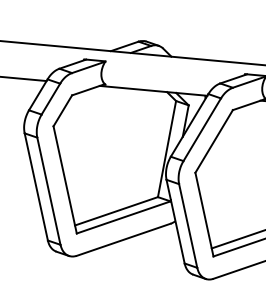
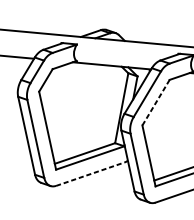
line: (214, 141) -> (156, 102), solid -> dashed
line: (123, 239) -> (90, 174), solid -> dashed

